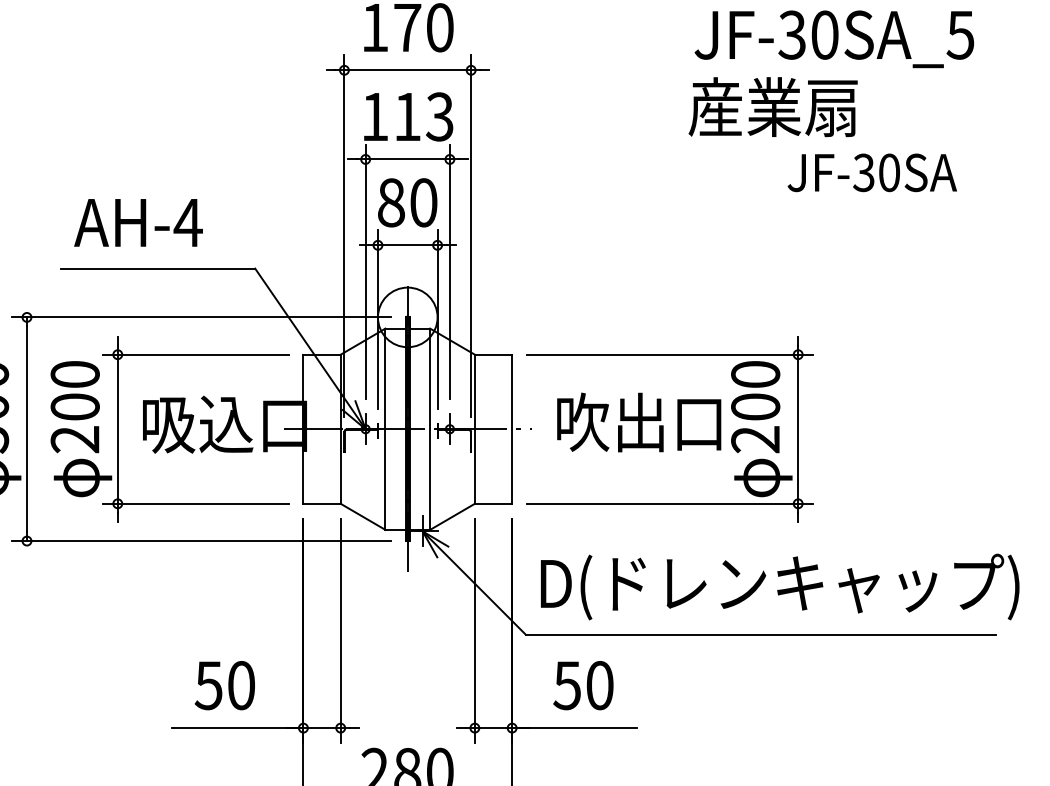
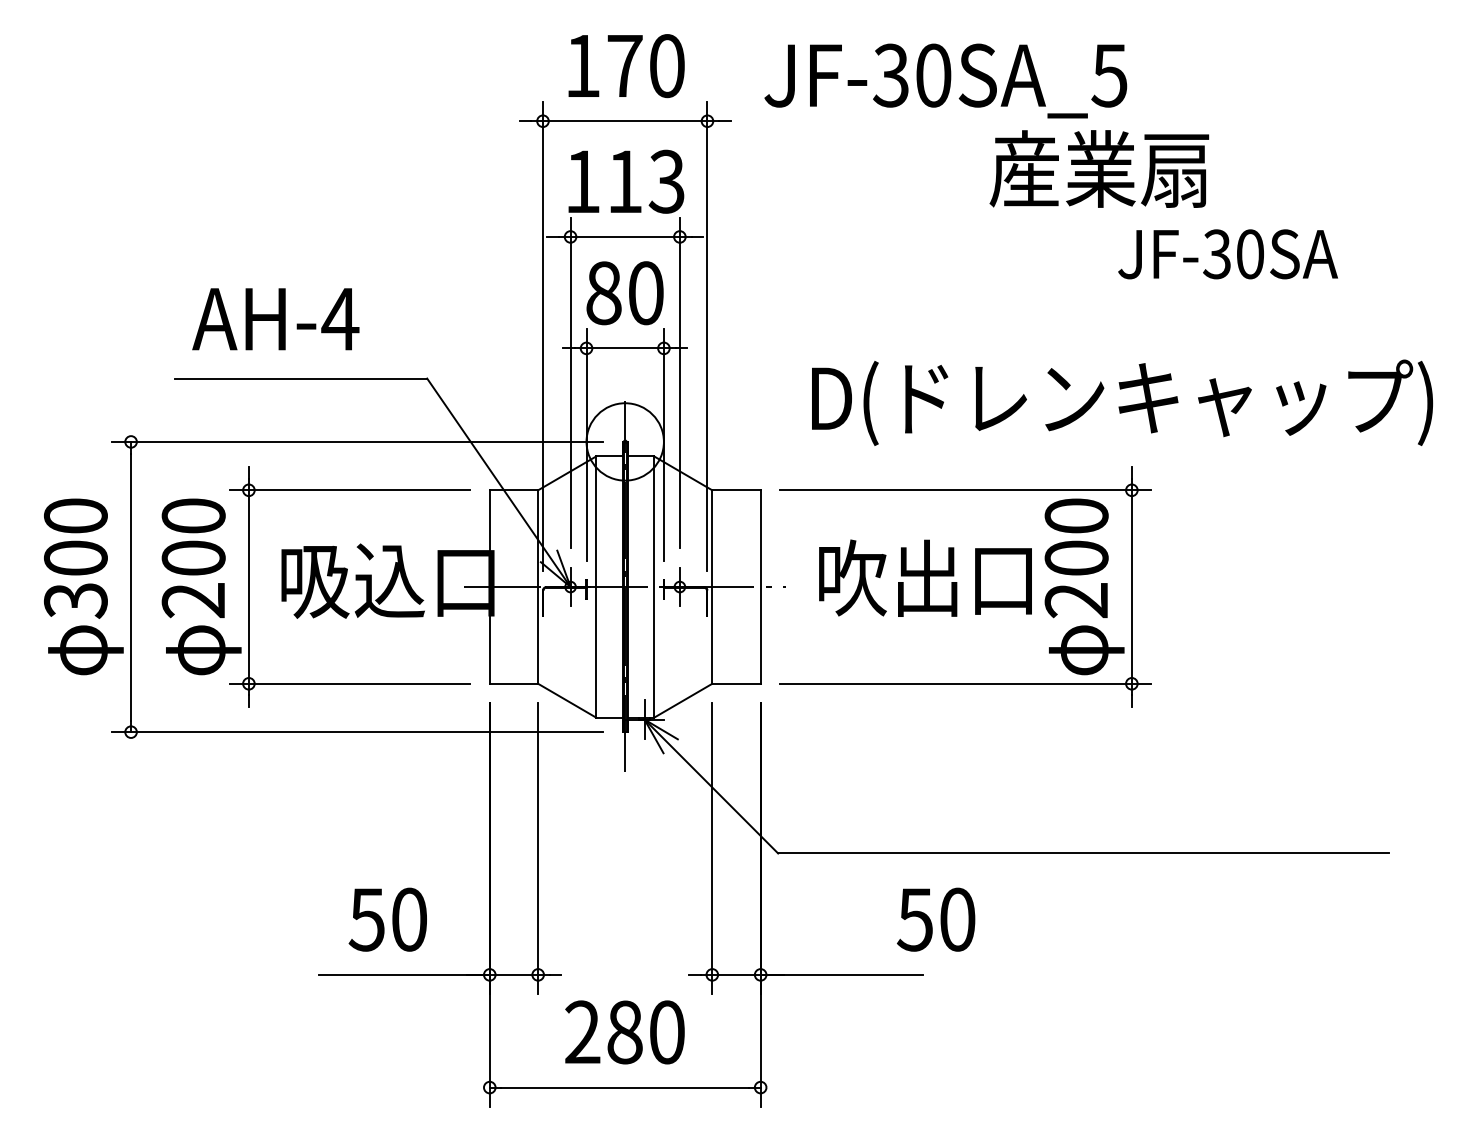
text: (834, 38) -> (945, 80), moved
text: (780, 586) -> (1122, 402), moved
text: (583, 685) -> (936, 919), moved

